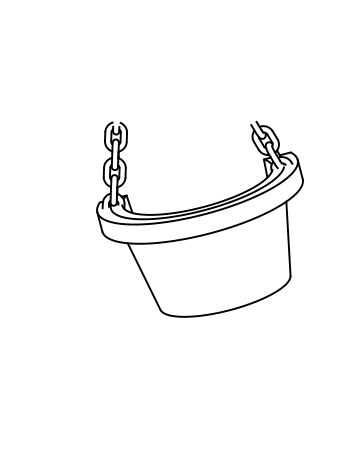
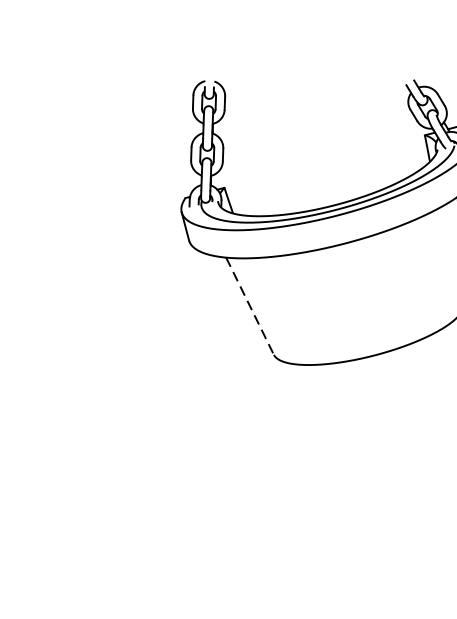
line: (144, 277) -> (250, 307), solid -> dashed

